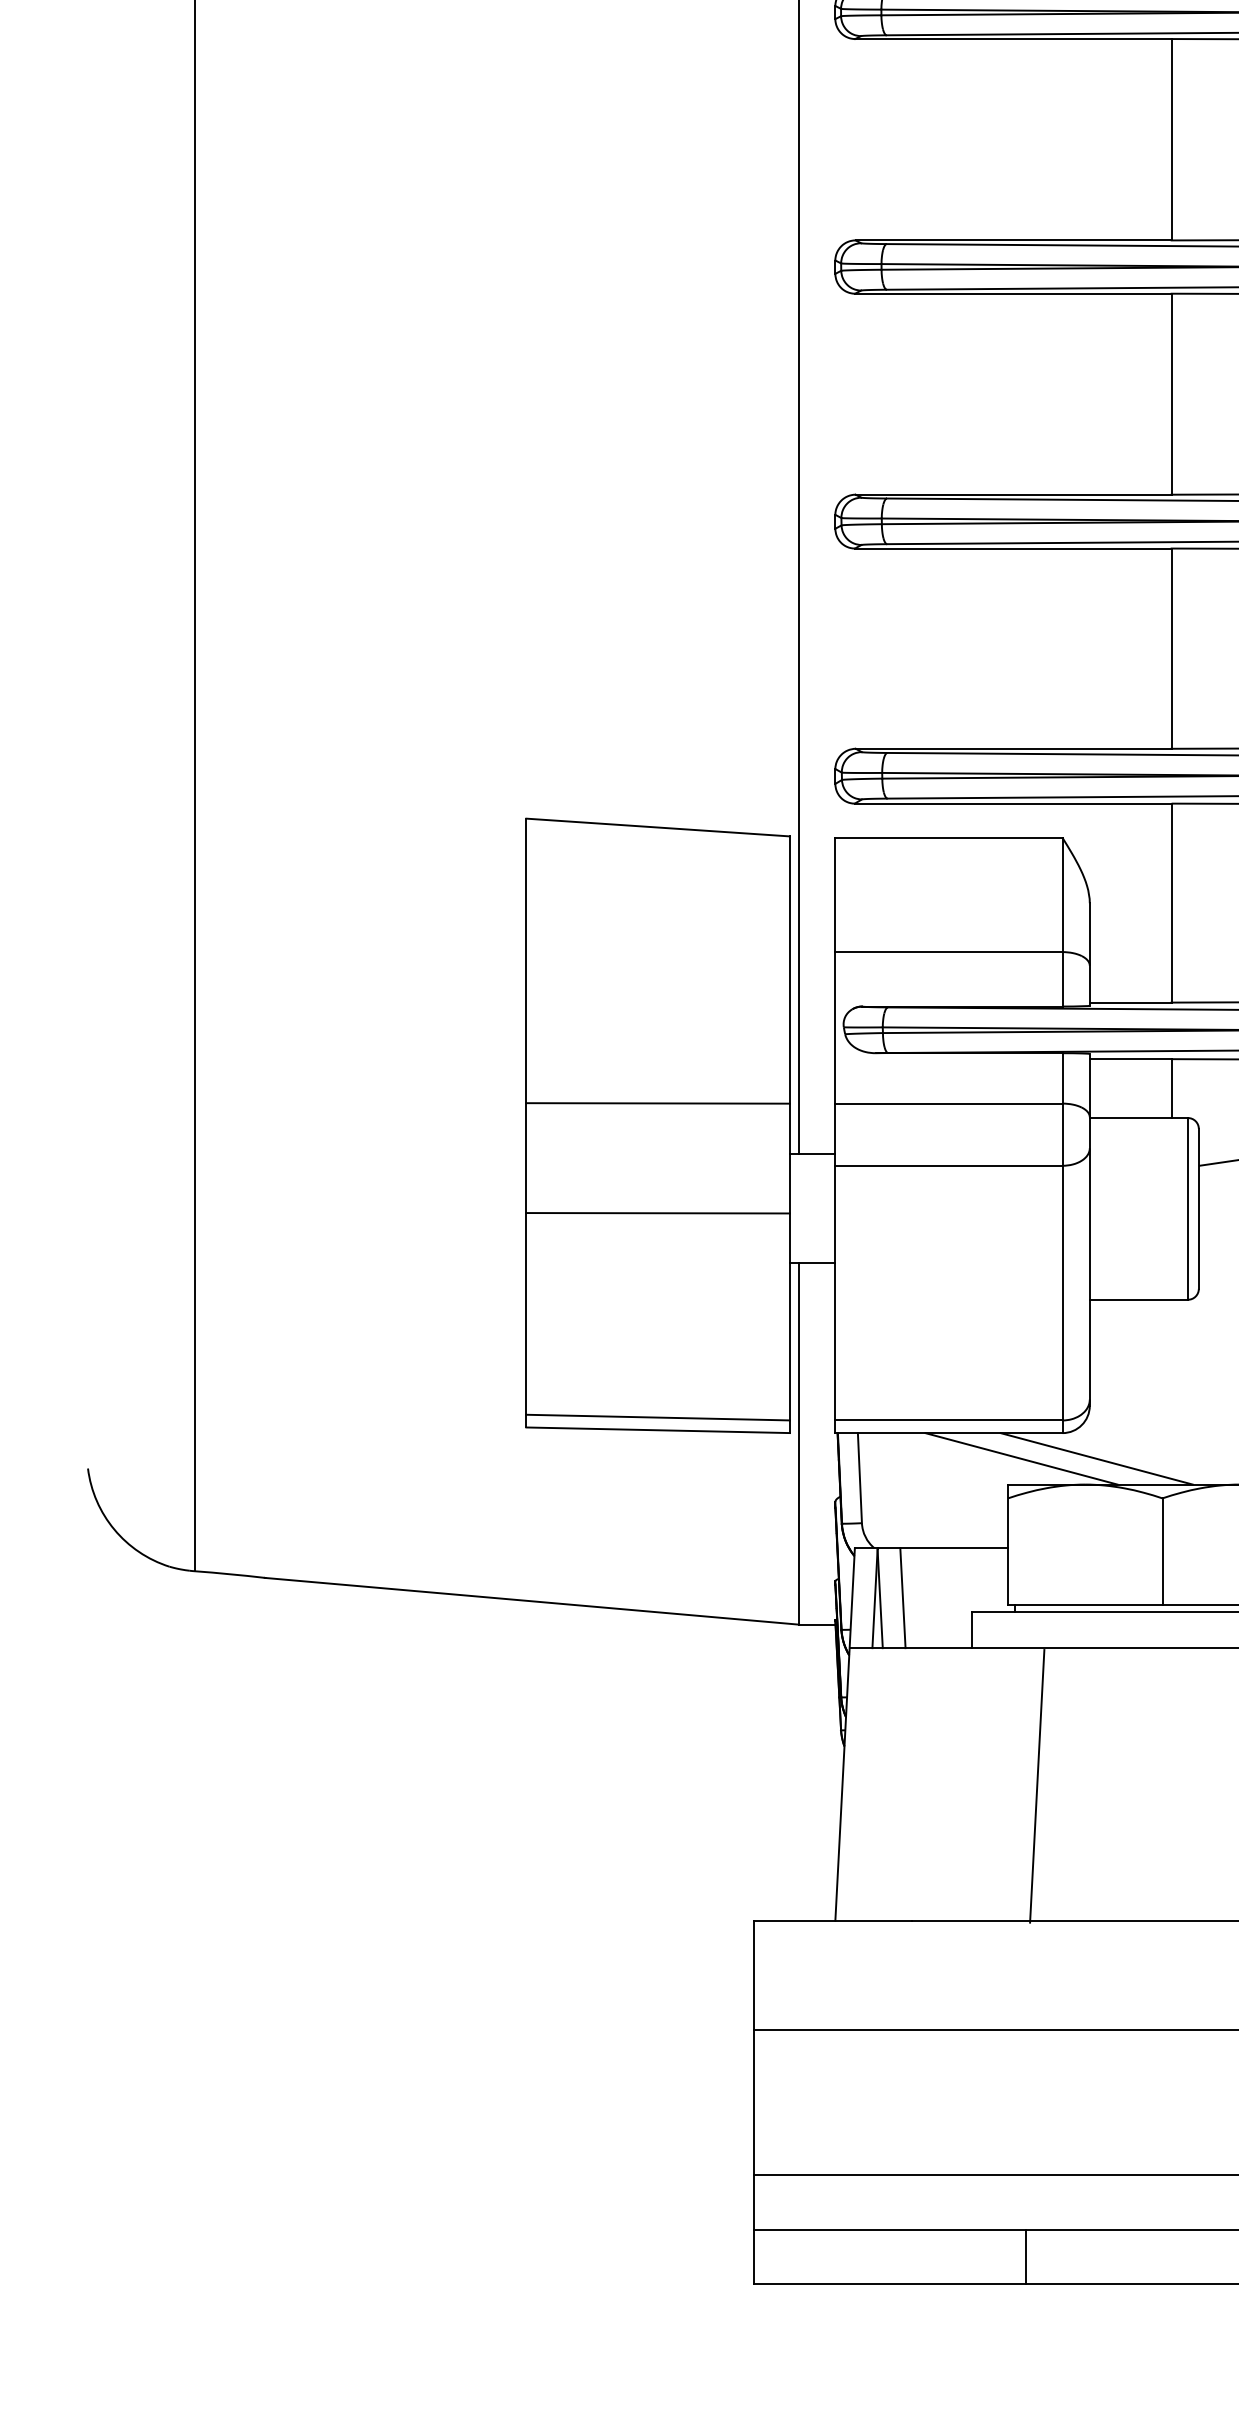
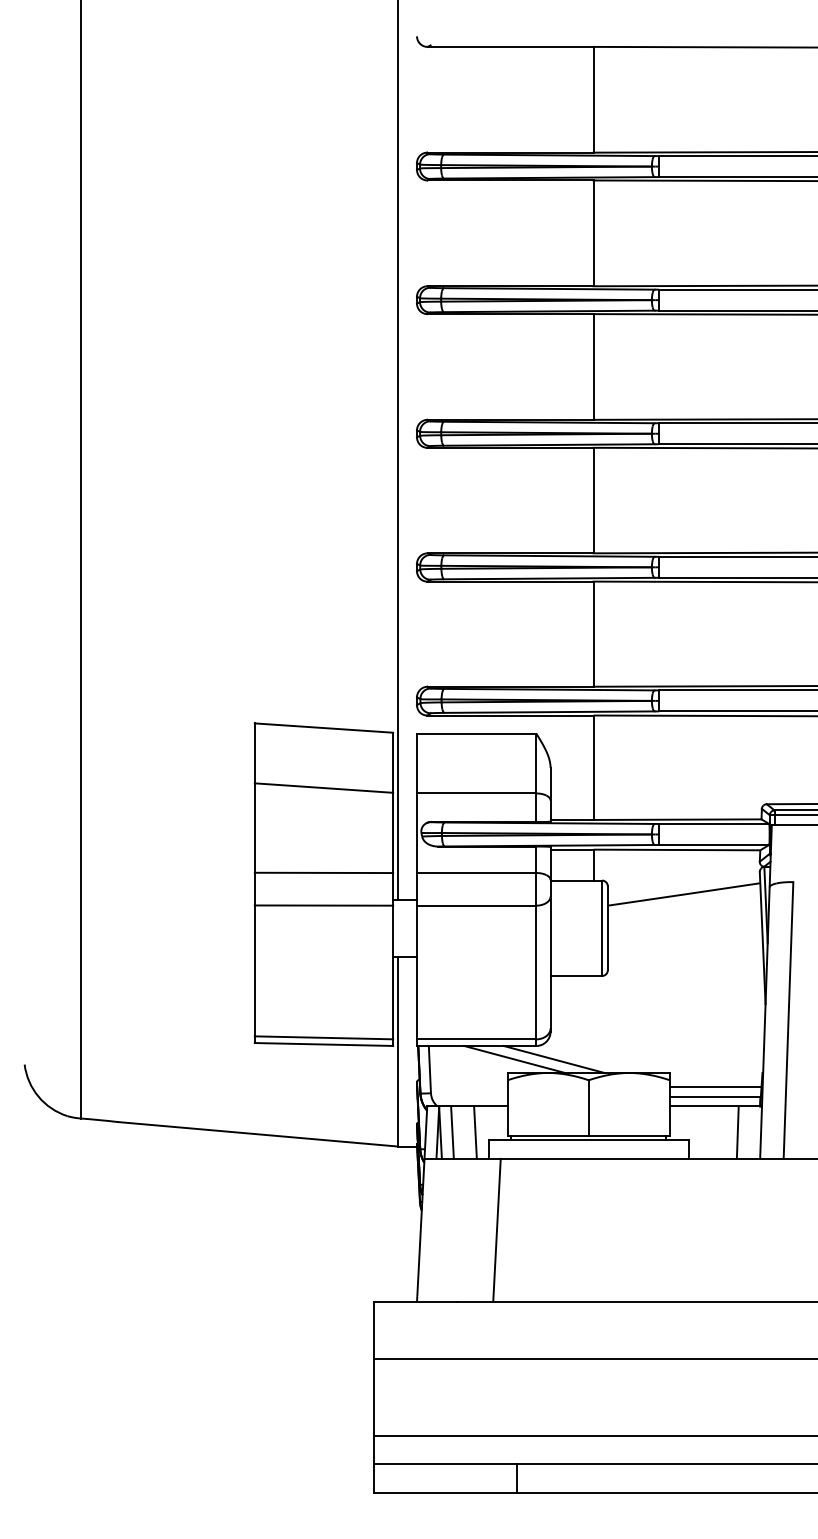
line: (657, 940) -> (323, 787), added
line: (657, 1213) -> (323, 905), moved
line: (946, 1597) -> (475, 1132), added
line: (1036, 1786) -> (496, 1230), moved

